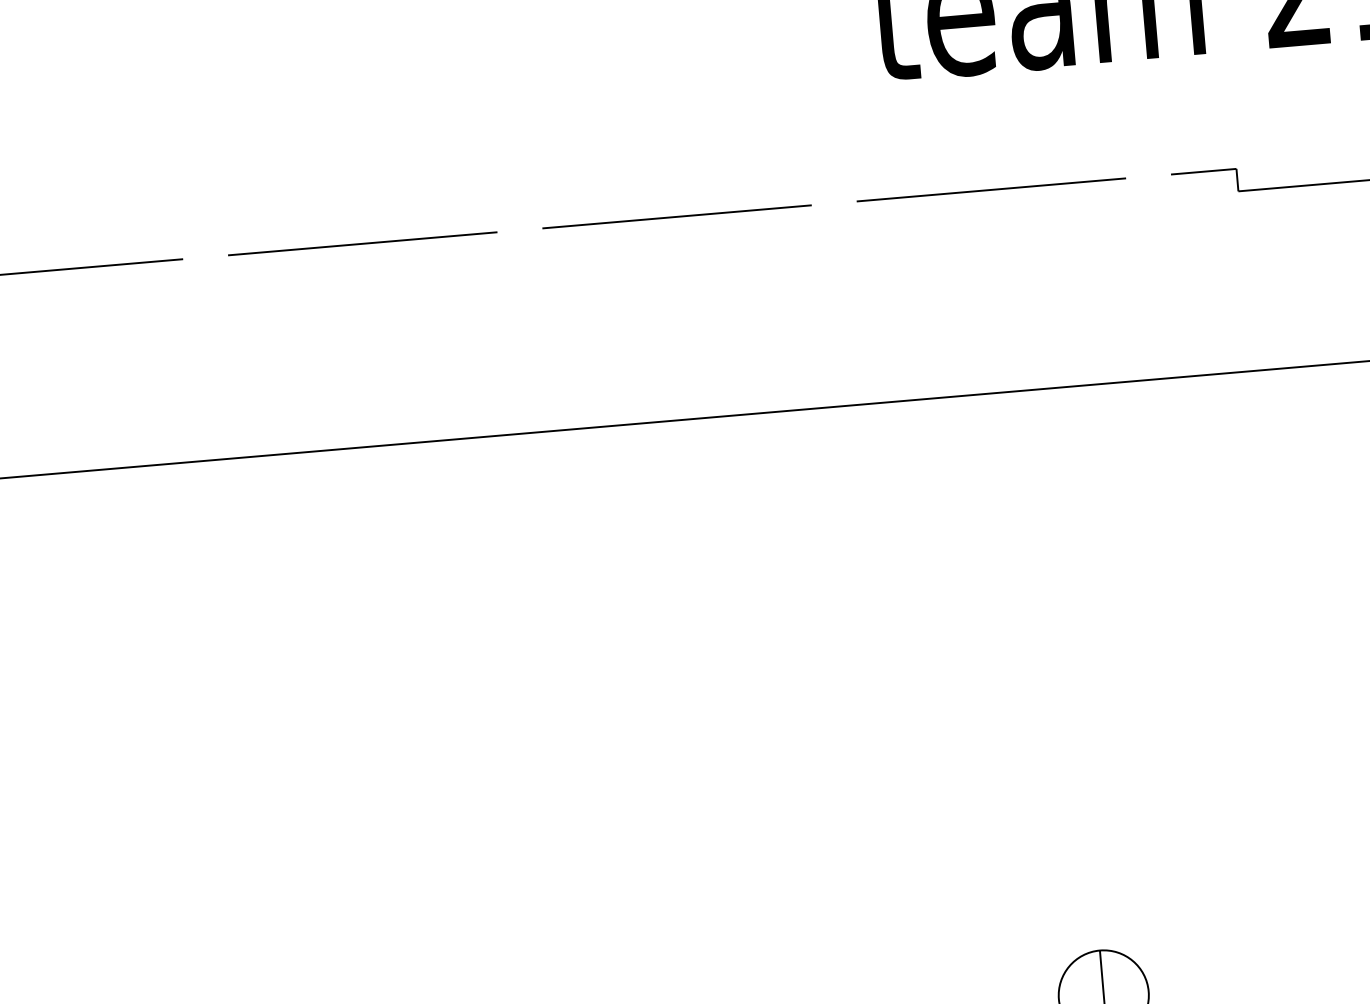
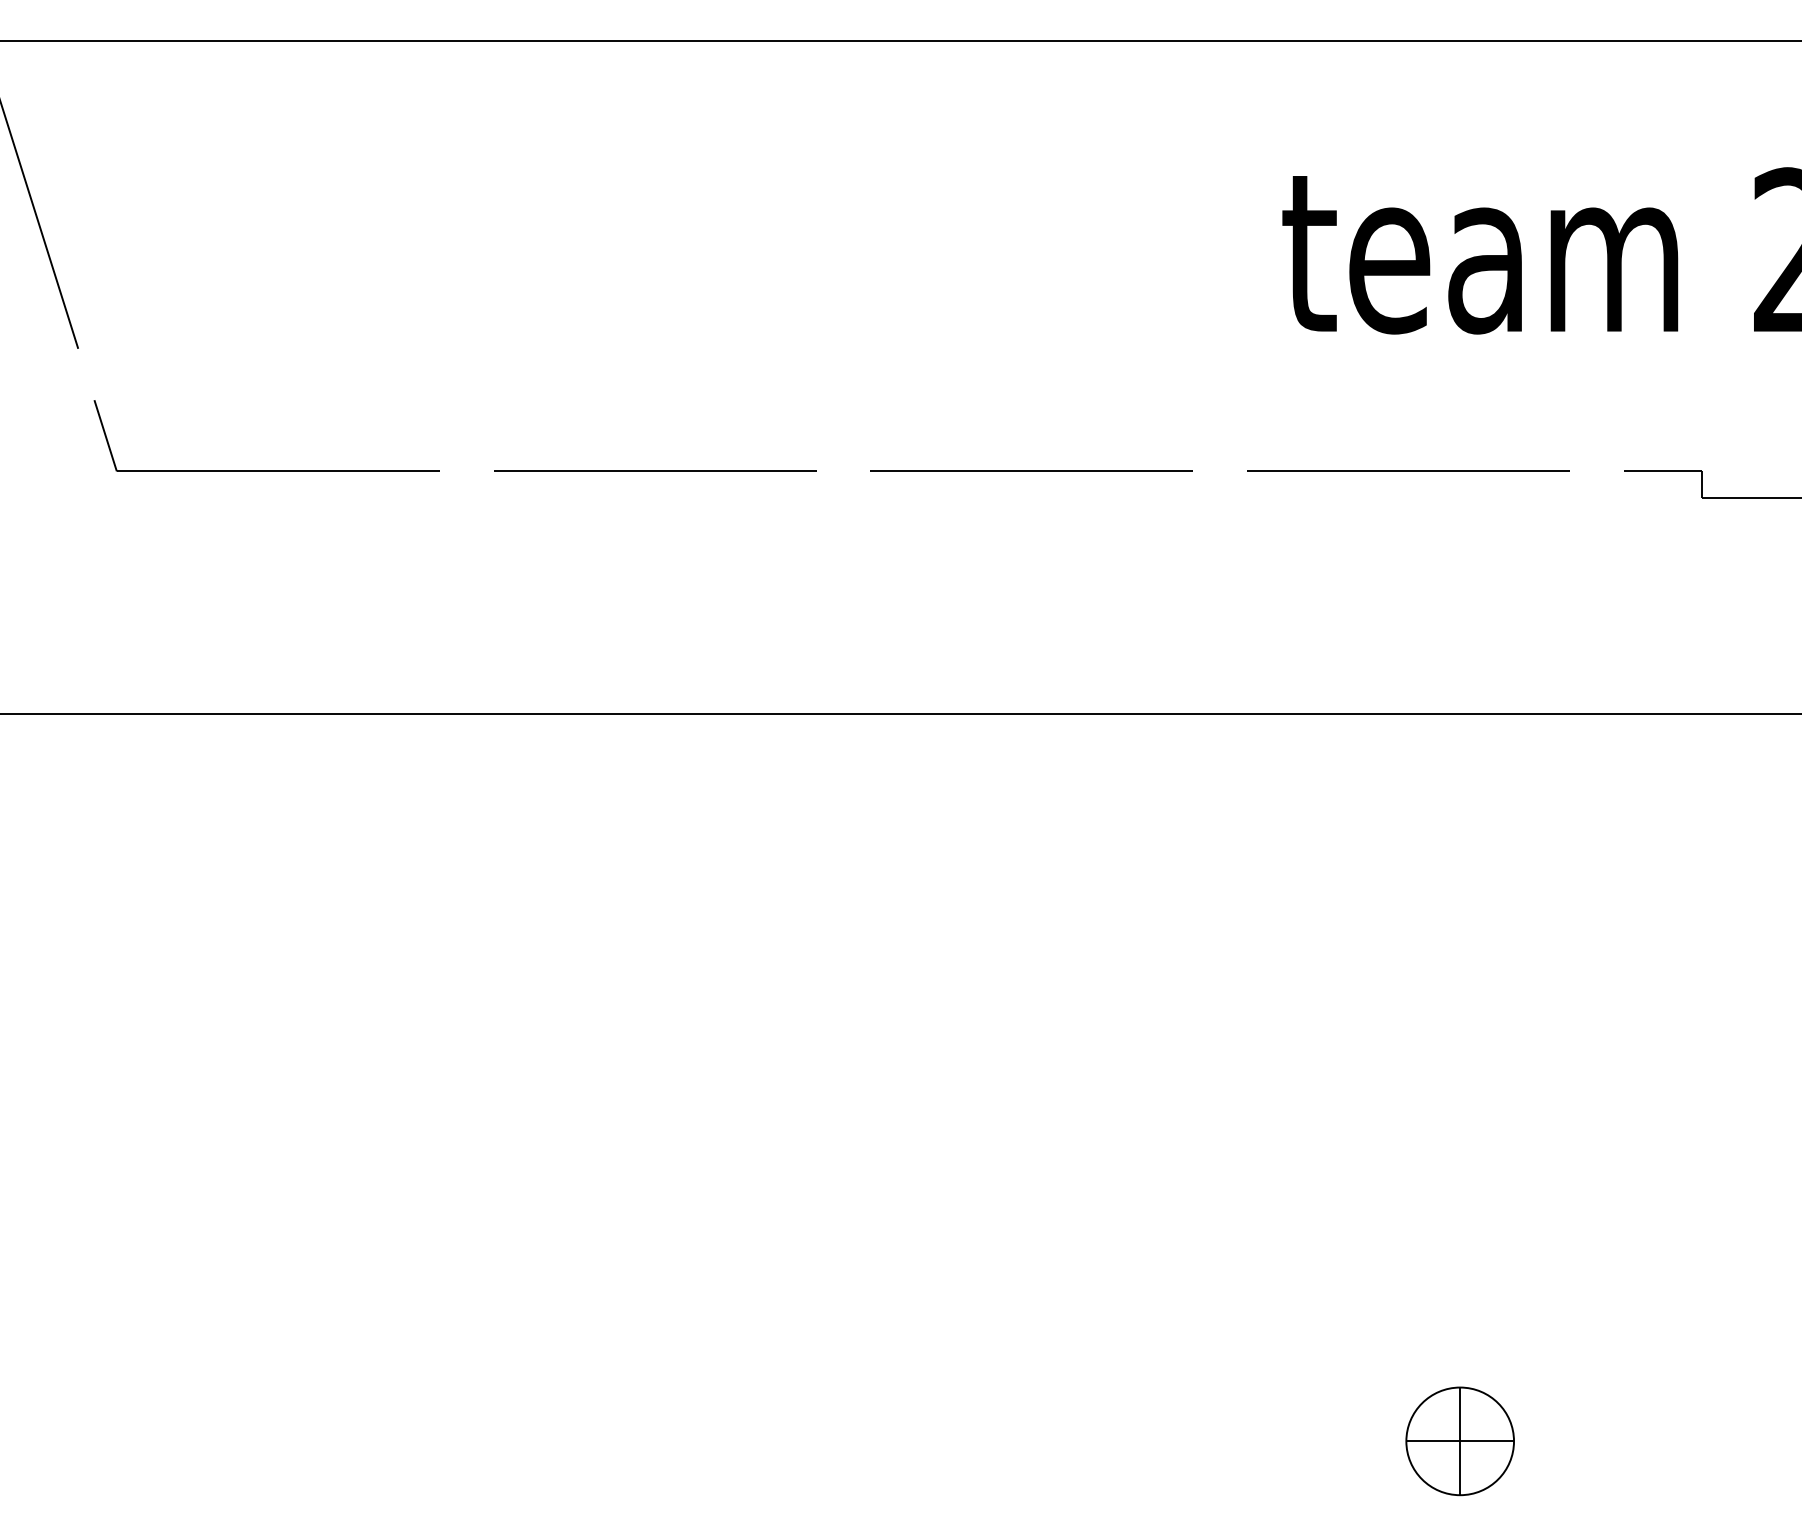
line: (1103, 995) -> (1459, 1441), added

